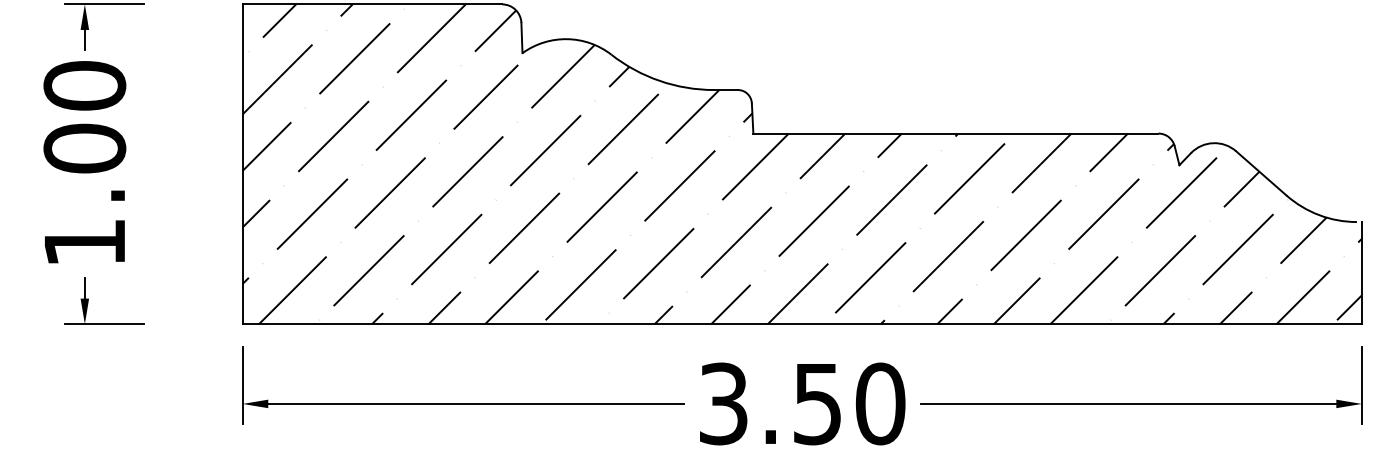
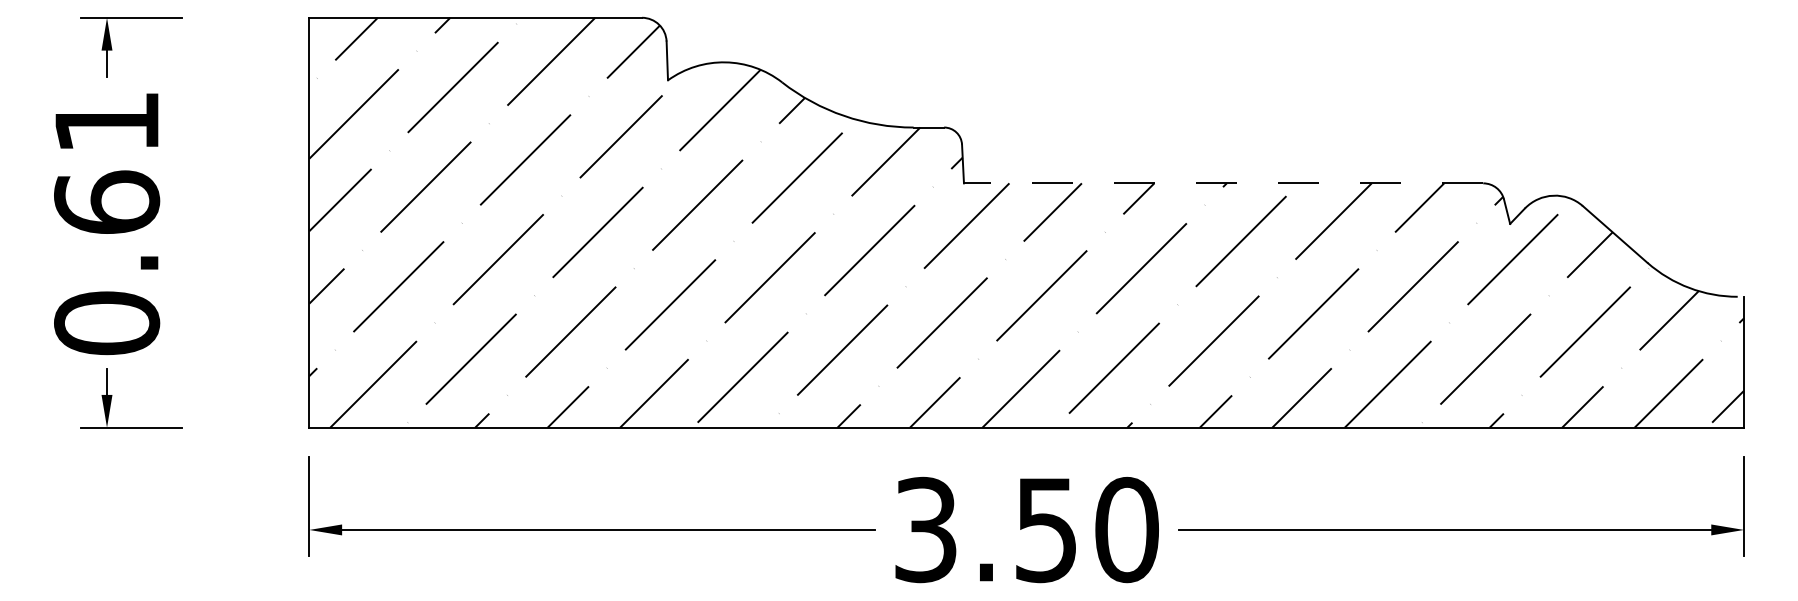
line: (955, 133) -> (1223, 183), solid -> dashed
text: (85, 164) -> (107, 222), 1.00 -> 0.61

